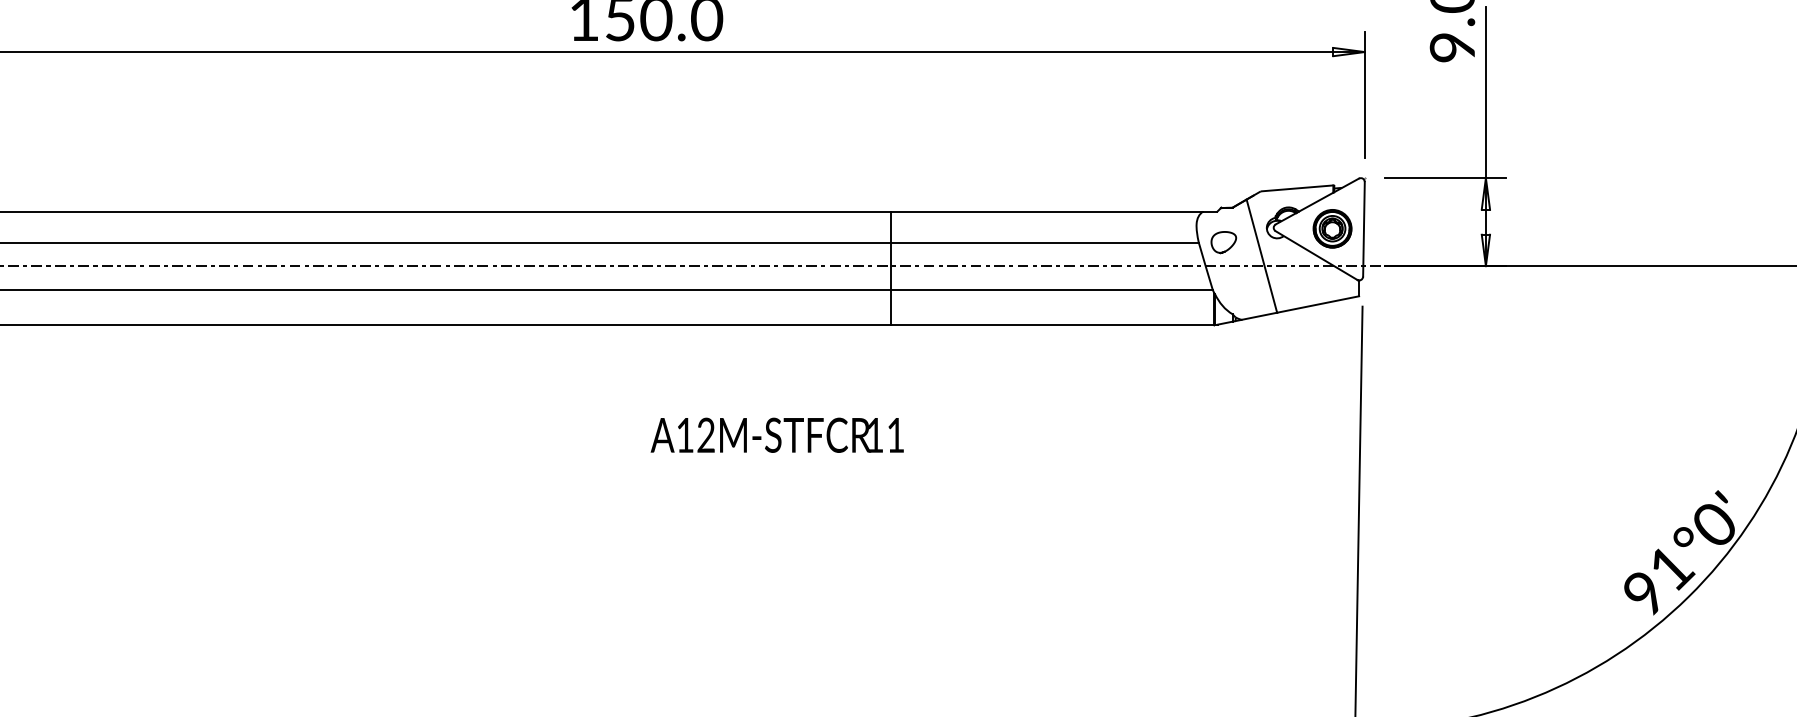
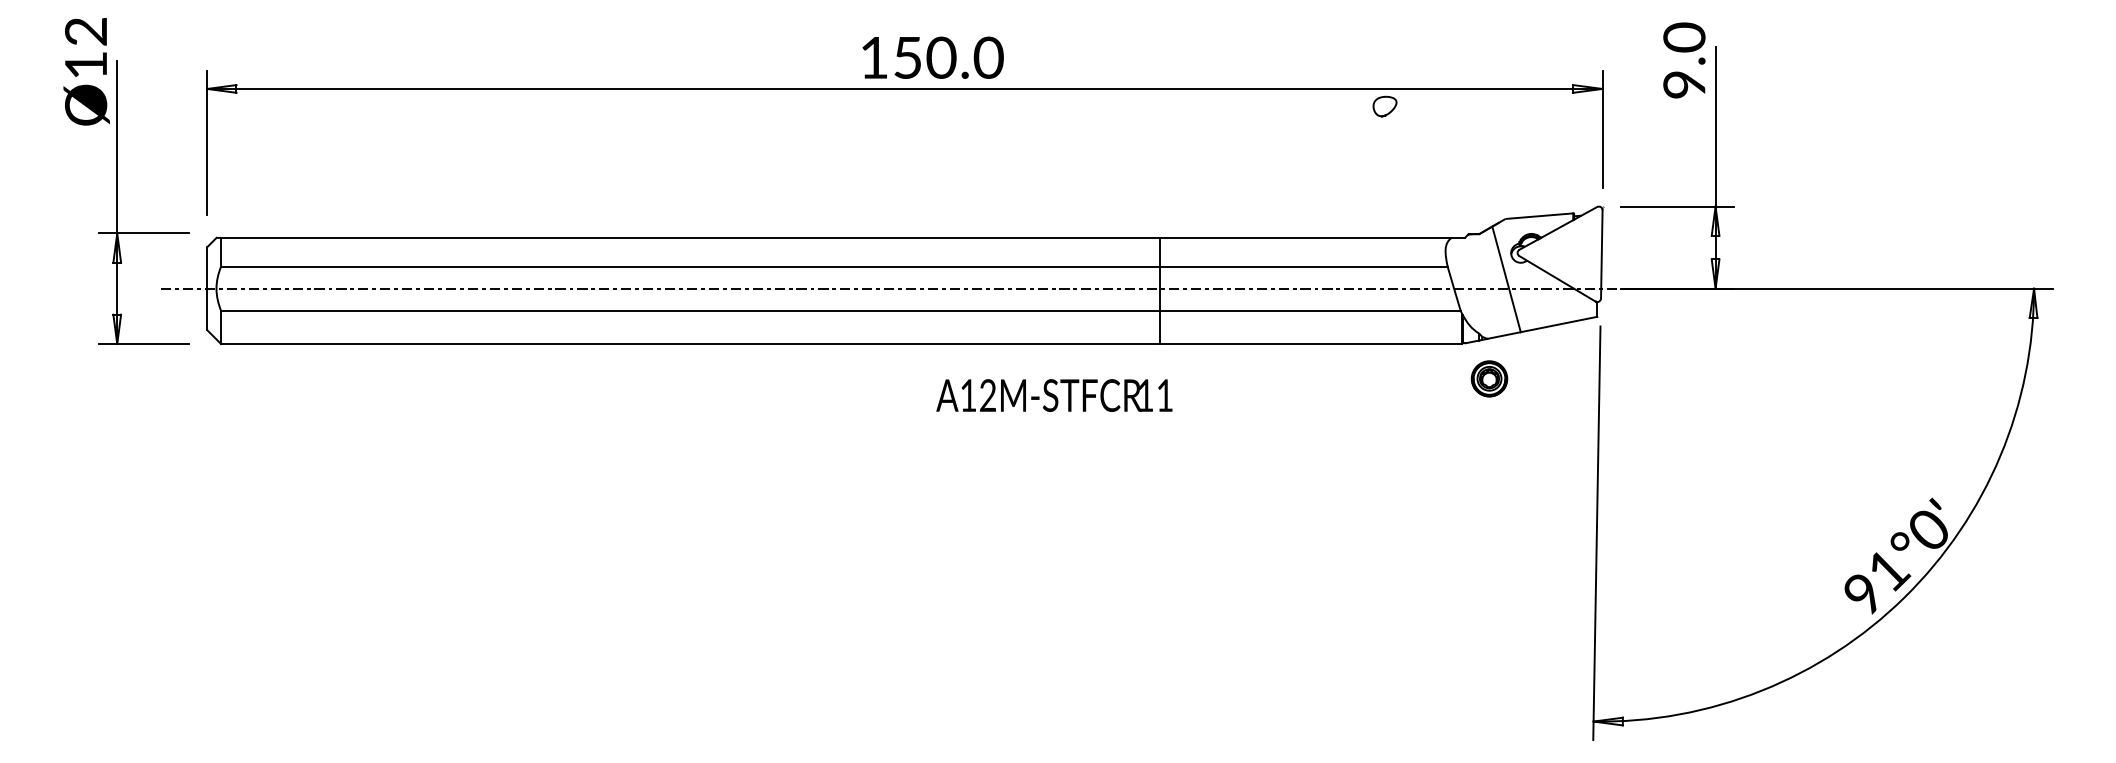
part: (1332, 228) -> (1489, 378), moved
curve: (1228, 247) -> (1389, 111), moved
text: (777, 435) -> (1054, 395), moved

